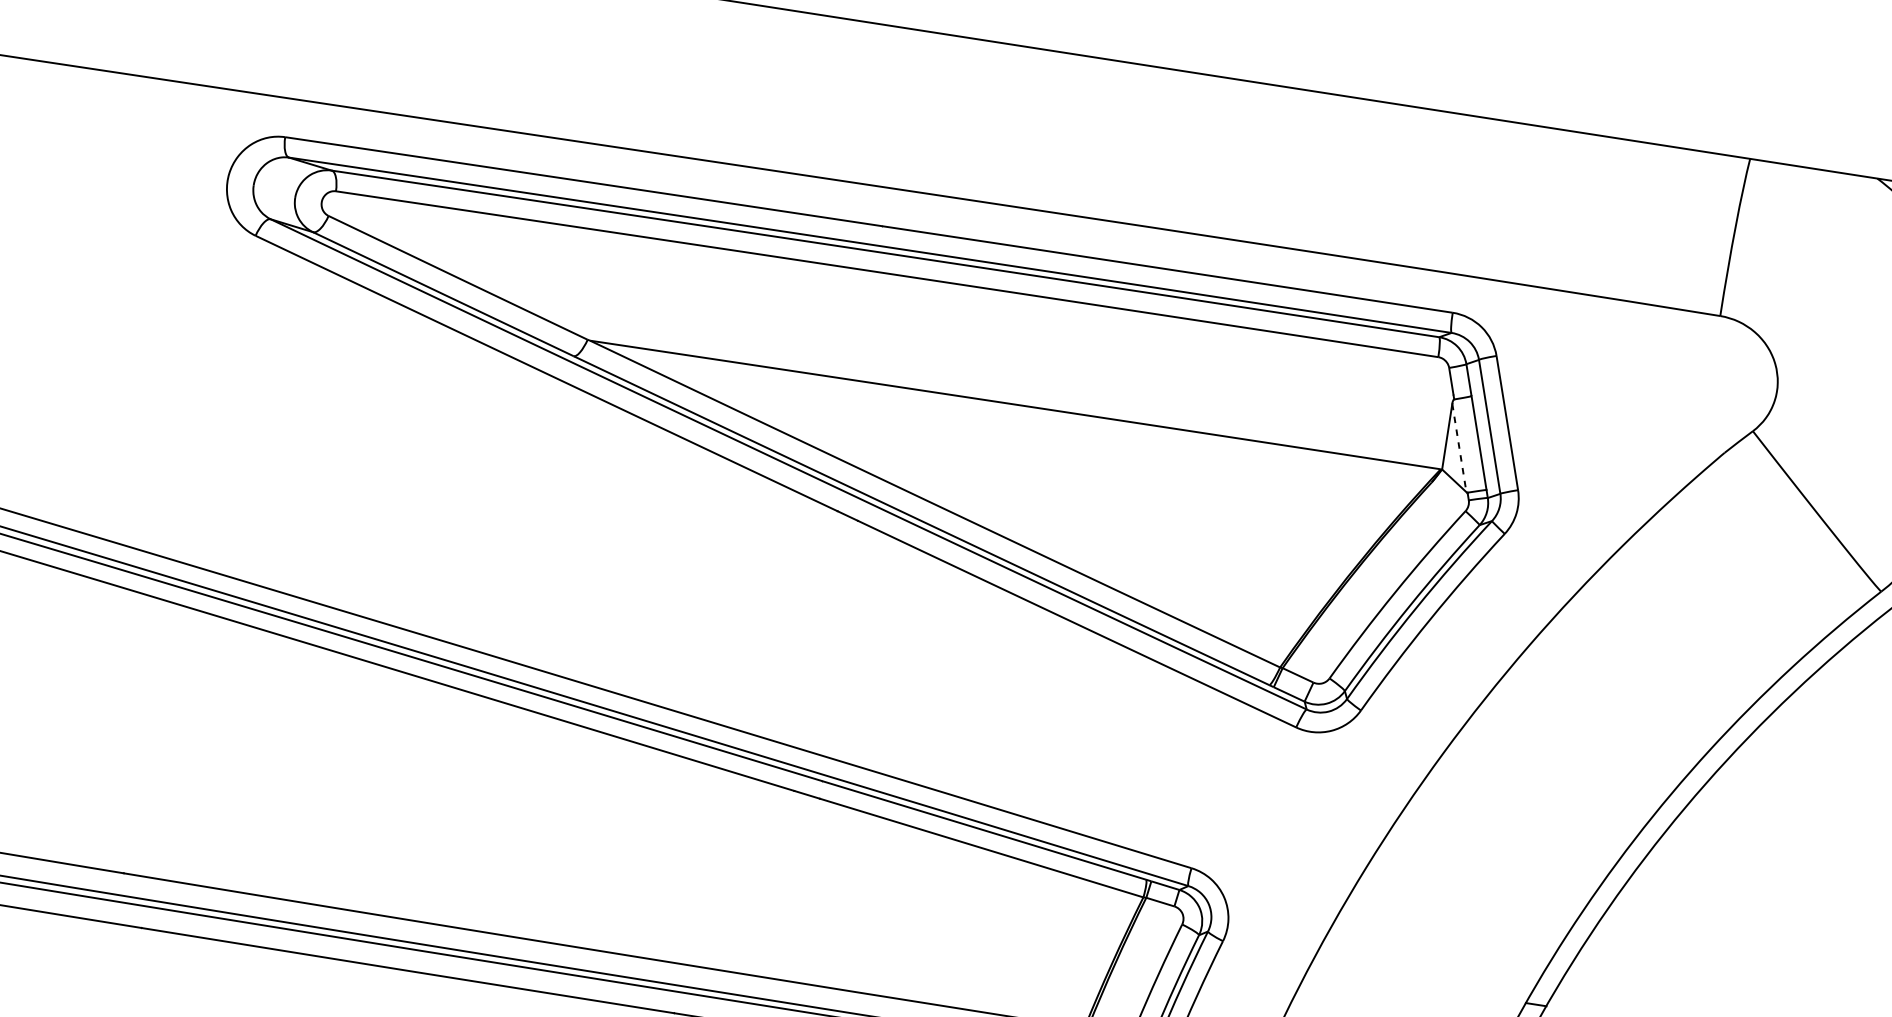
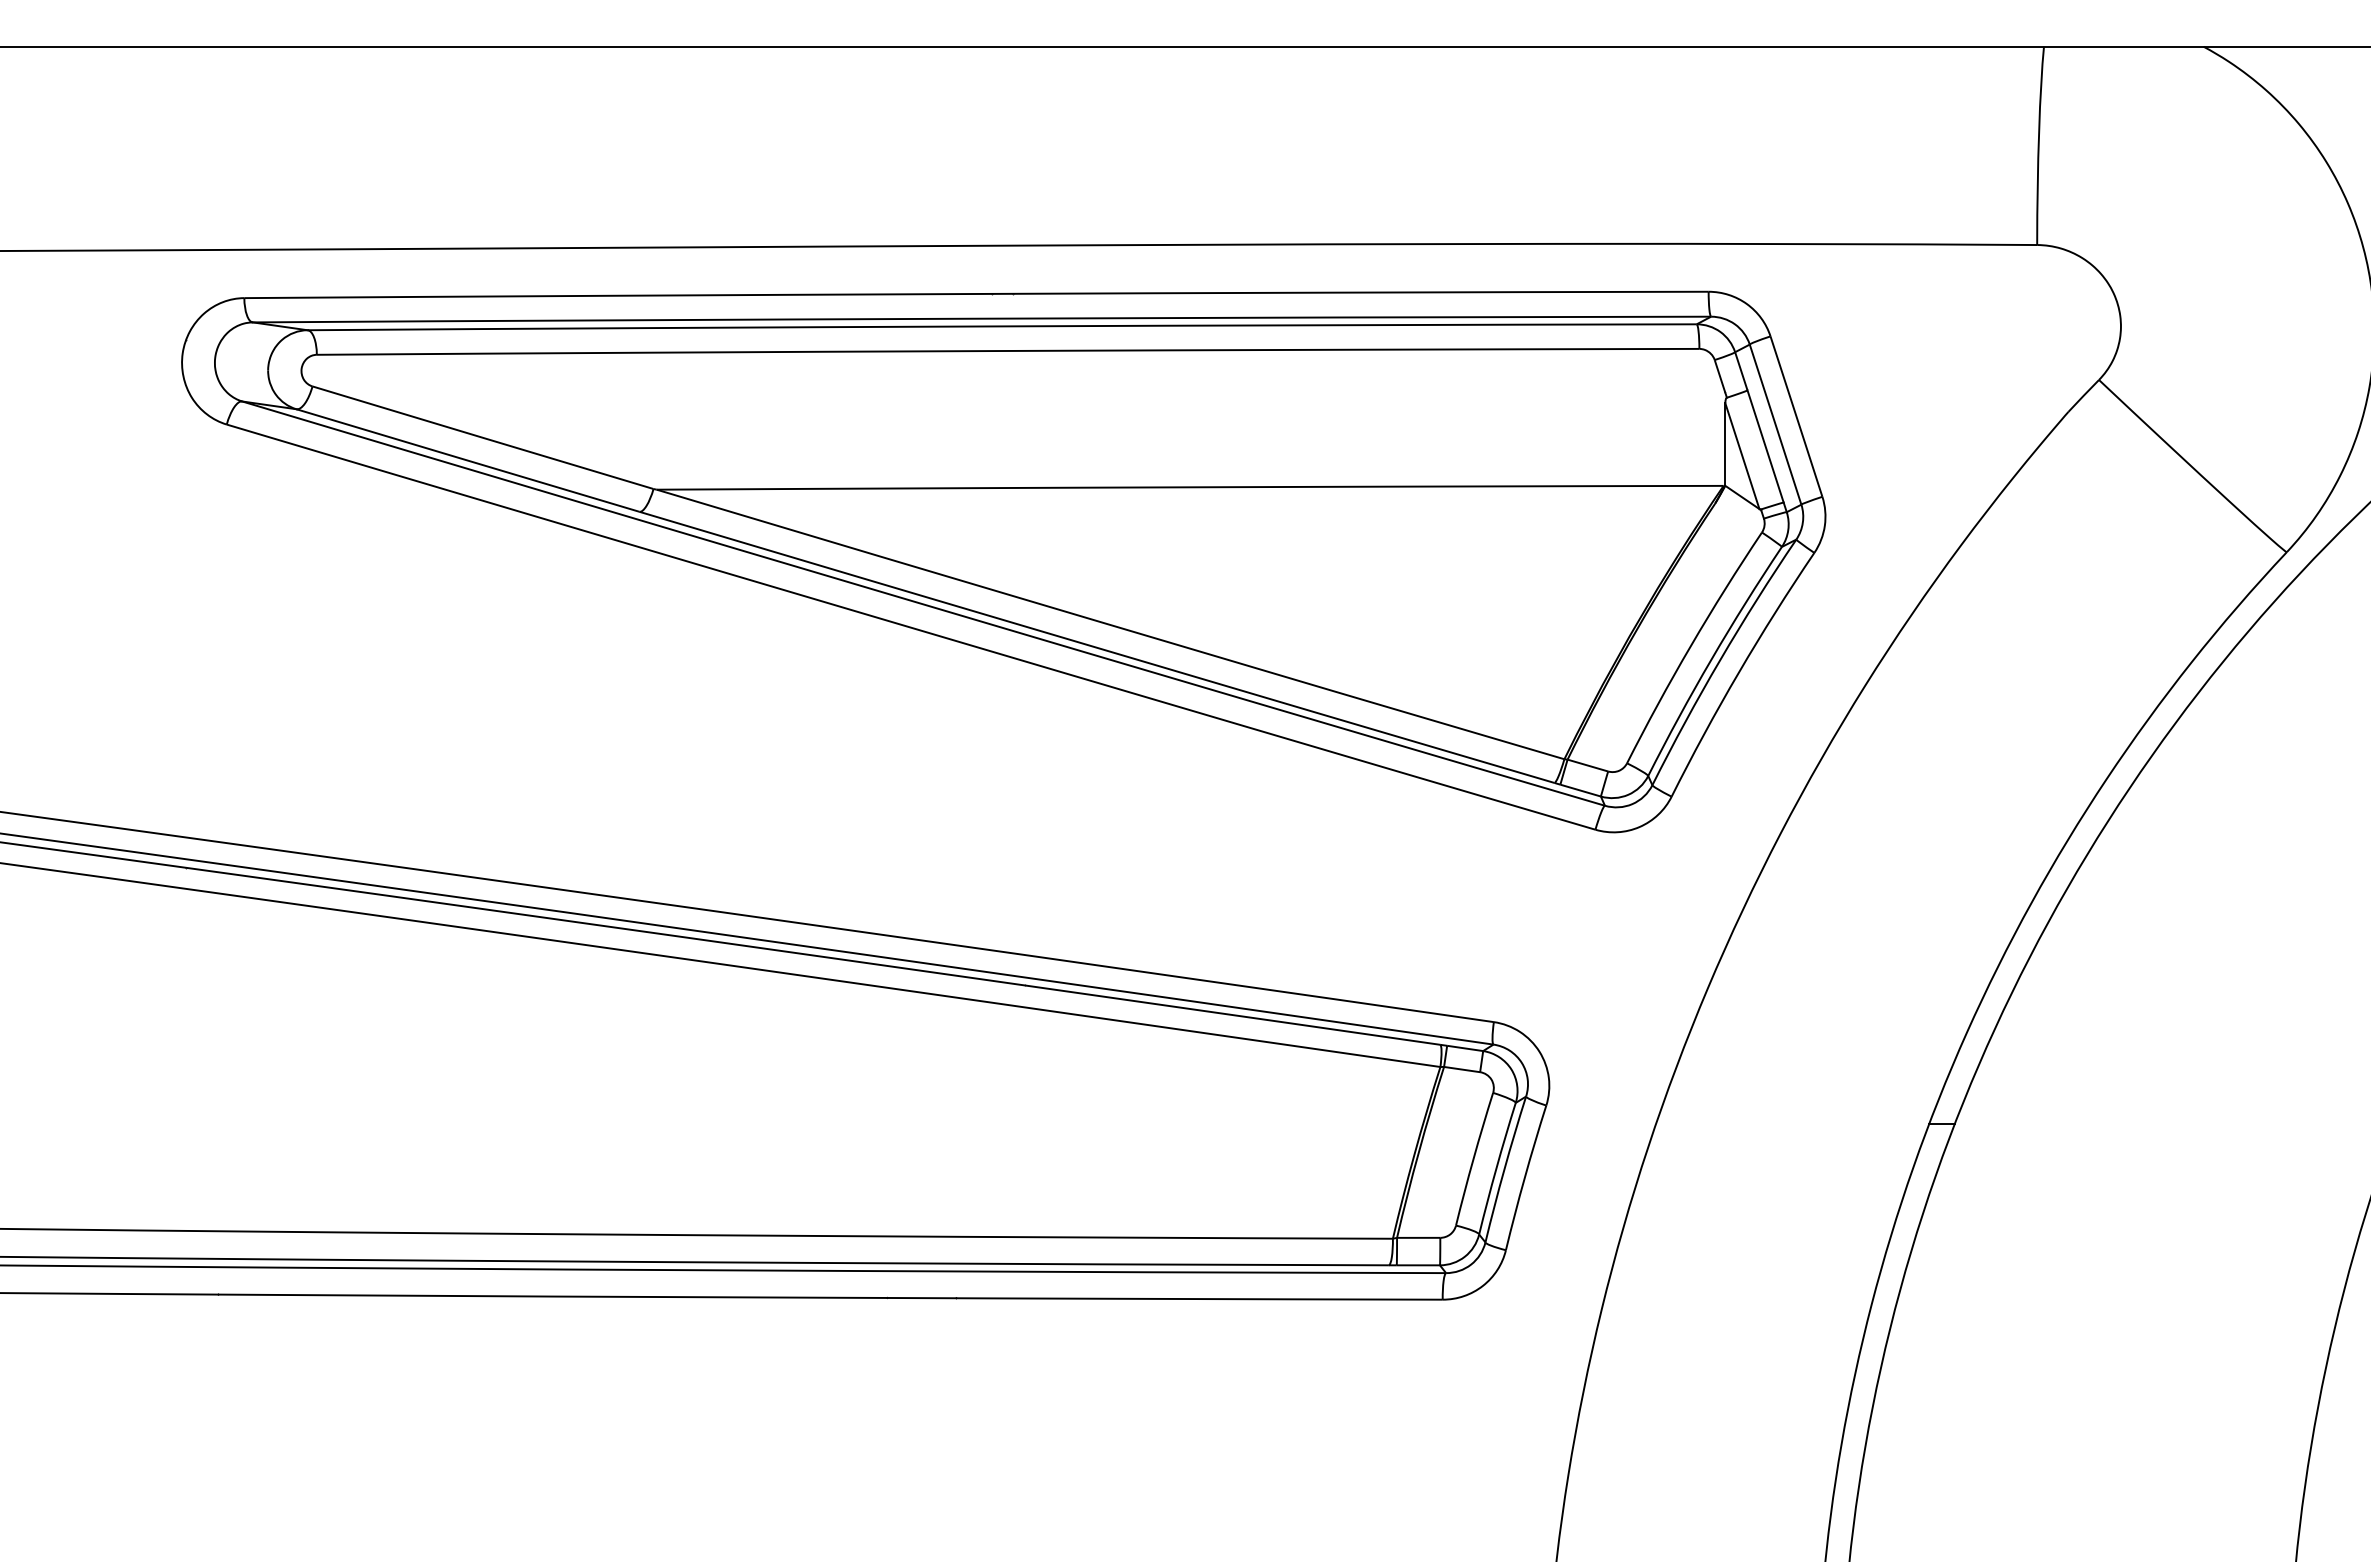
line: (1459, 448) -> (1742, 456), dashed -> solid

